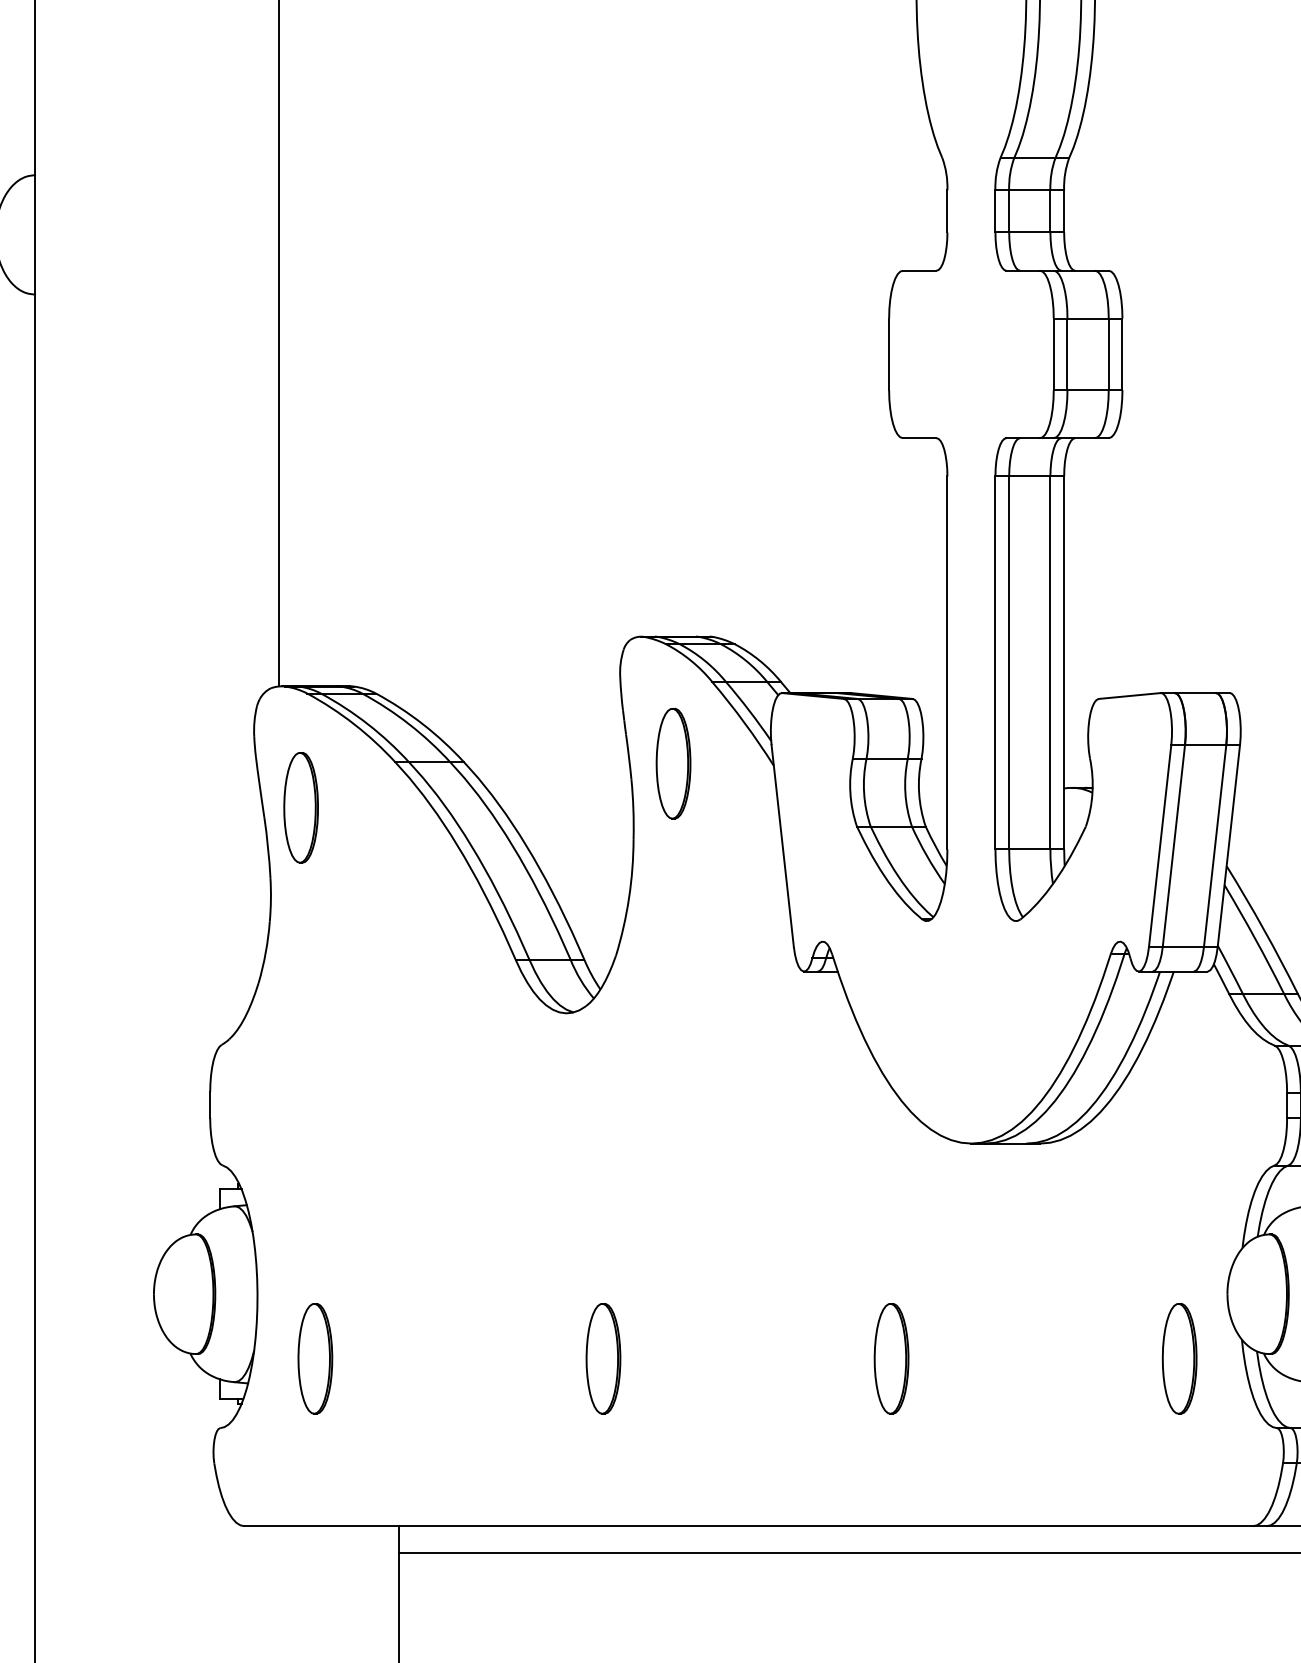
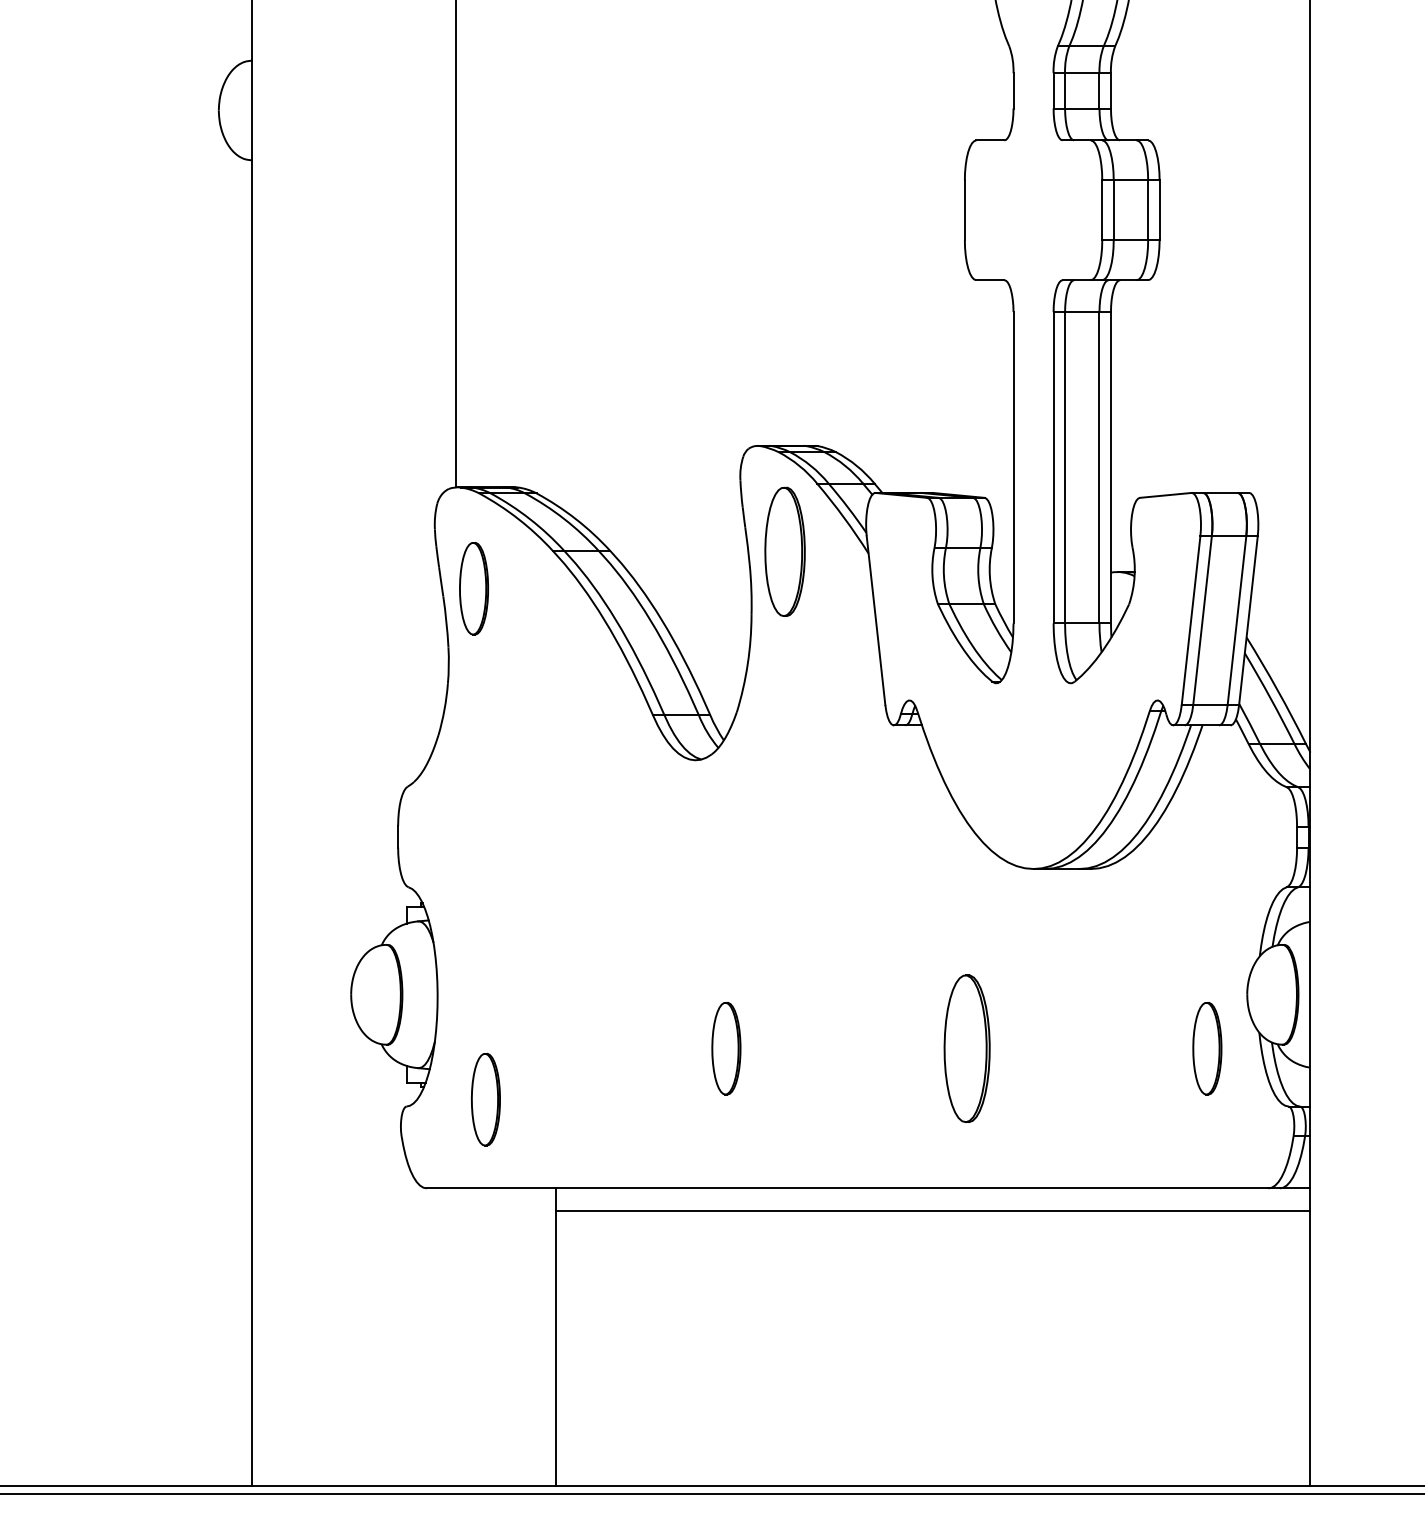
part: (673, 763) -> (784, 551), size x1.4
part: (314, 1358) -> (485, 1099), moved
part: (891, 1358) -> (966, 1048), size x1.6

